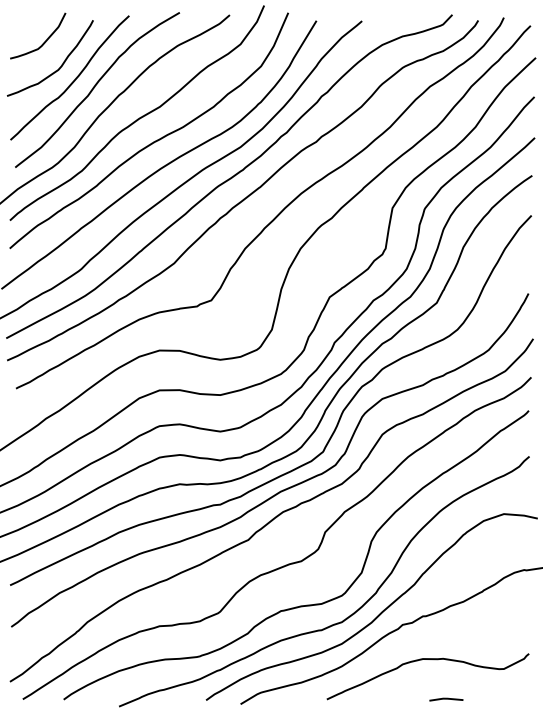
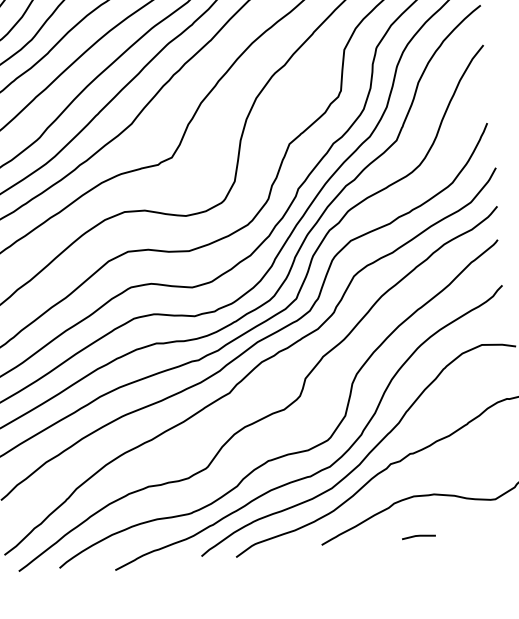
line: (446, 699) -> (418, 536), moved

